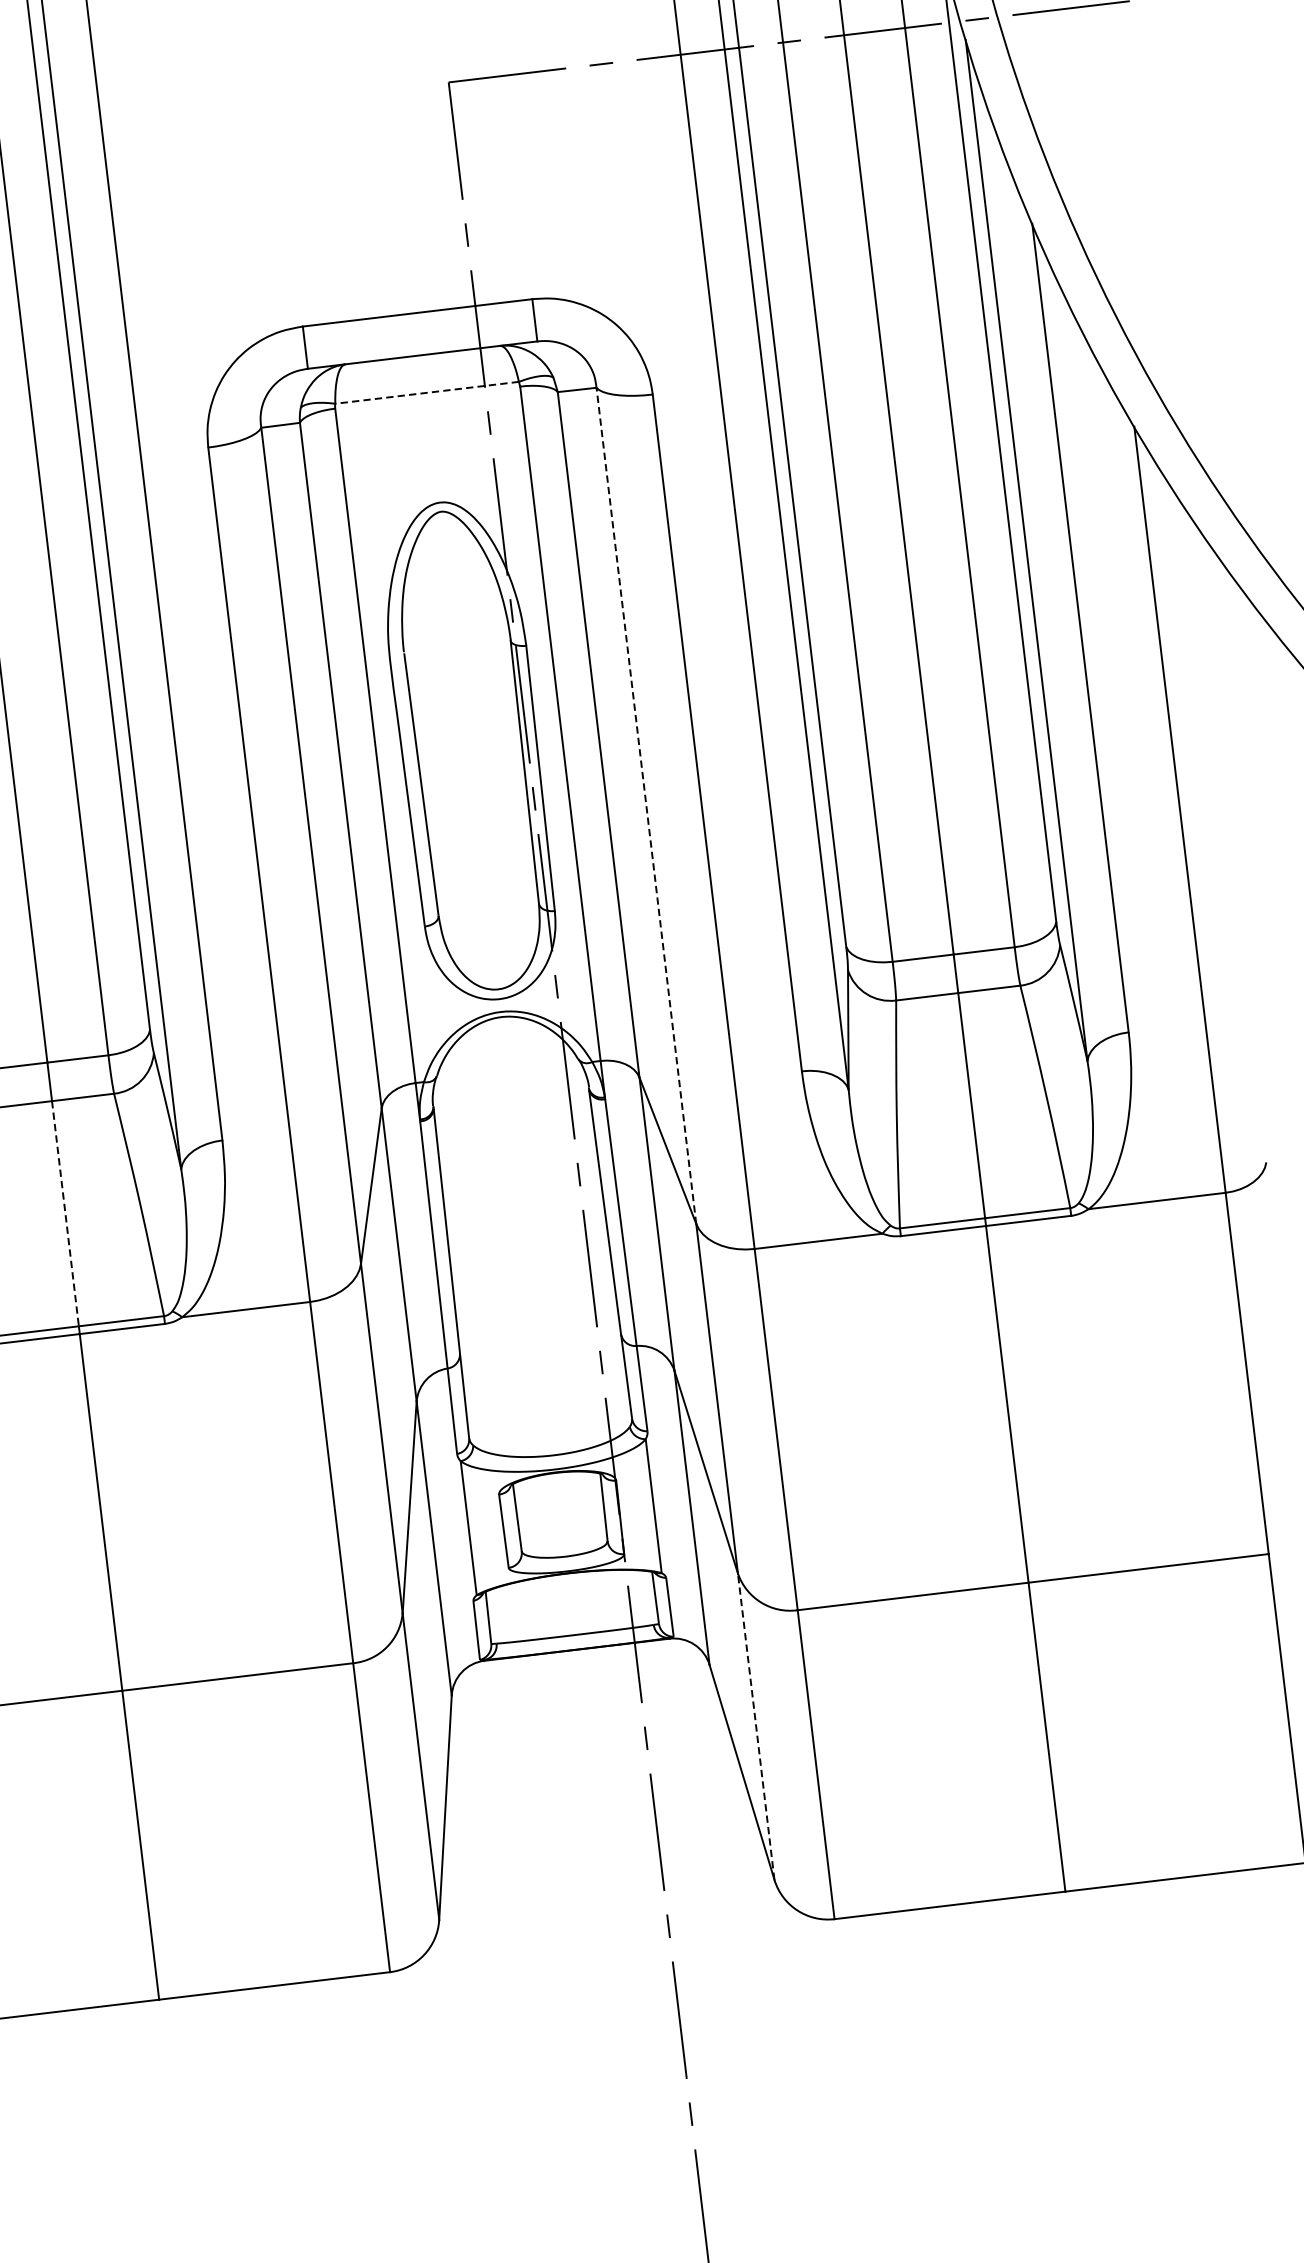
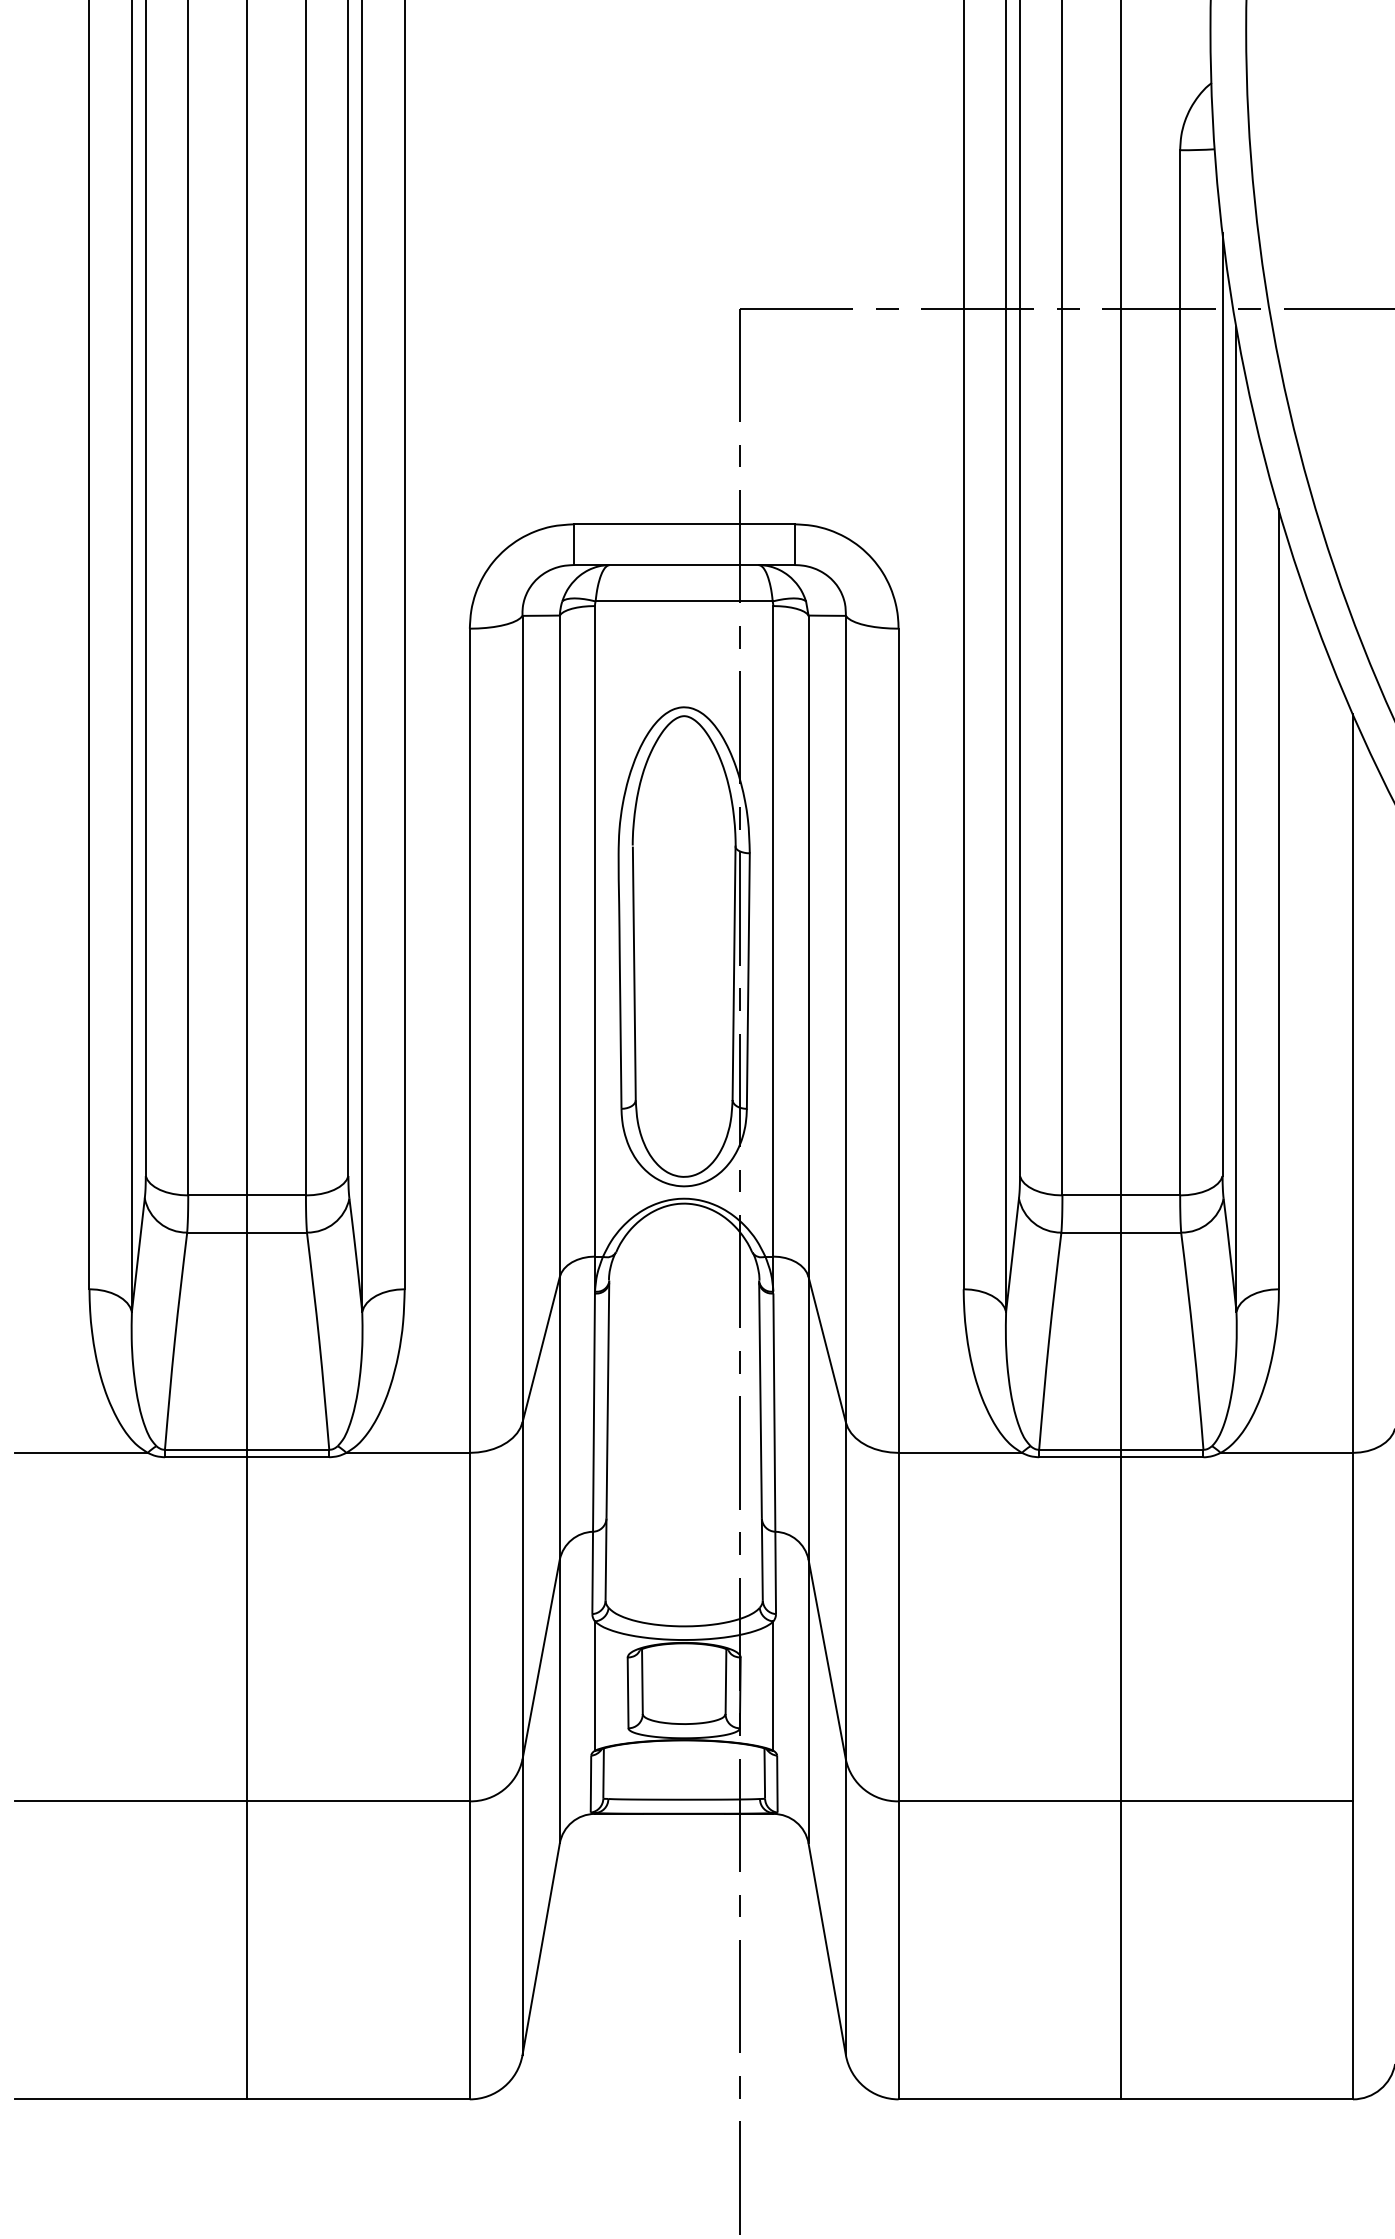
line: (427, 392) -> (684, 601), dashed -> solid
line: (645, 805) -> (845, 1018), dashed -> solid
line: (65, 1213) -> (247, 1341), dashed -> solid
line: (755, 1726) -> (845, 1907), dashed -> solid

